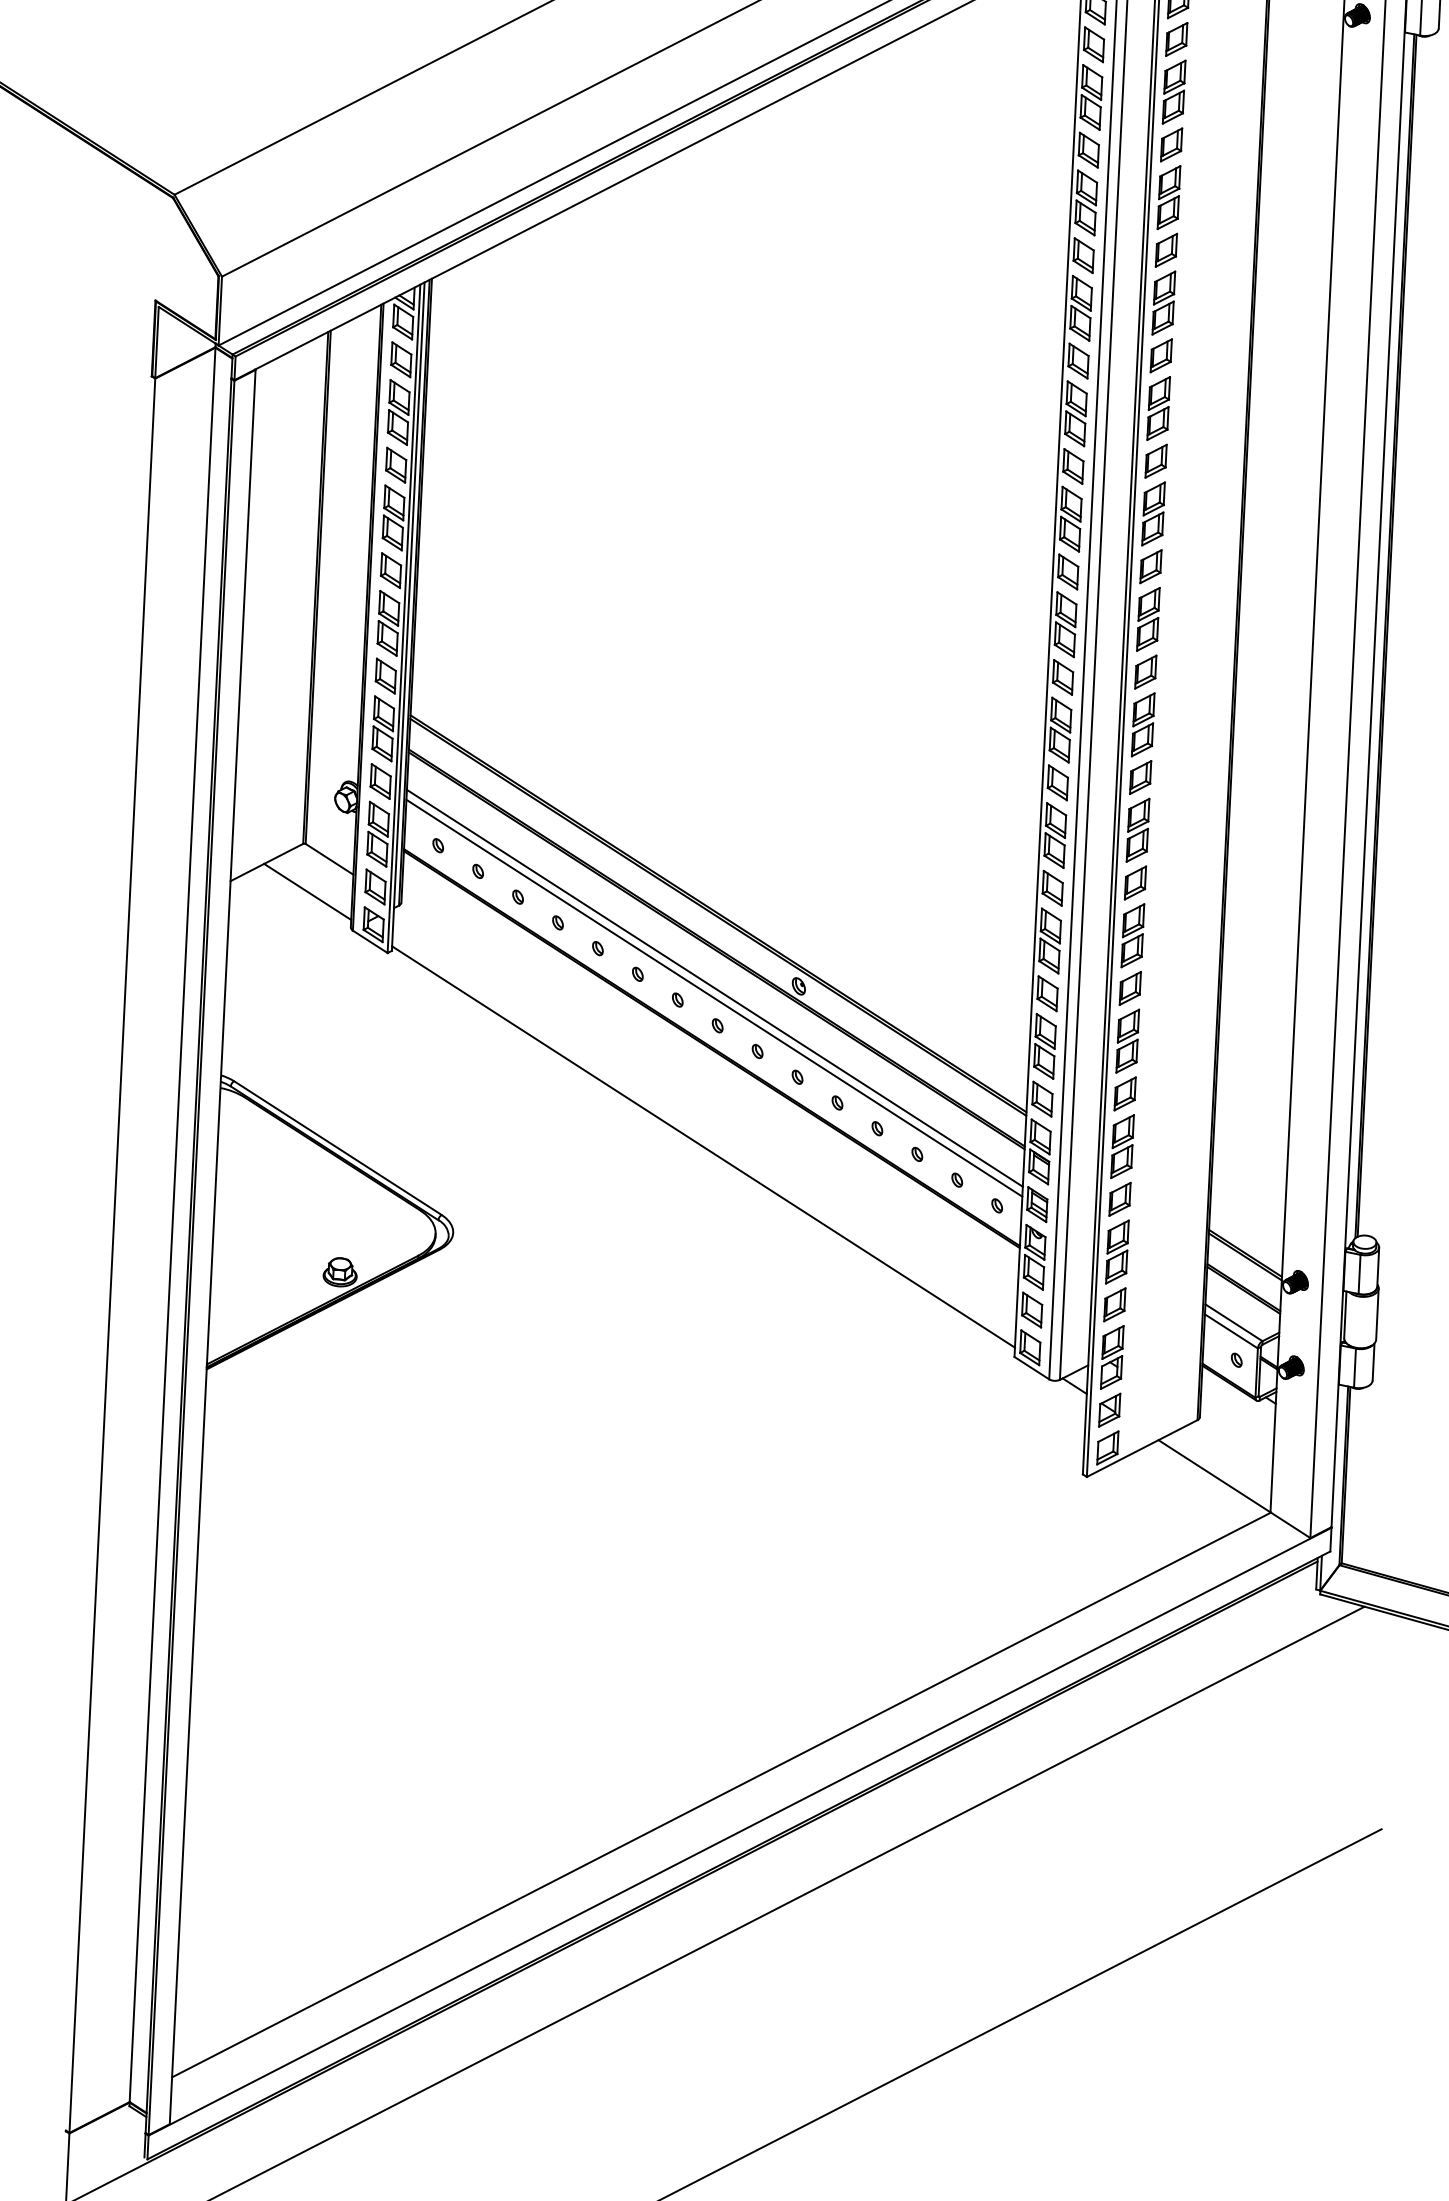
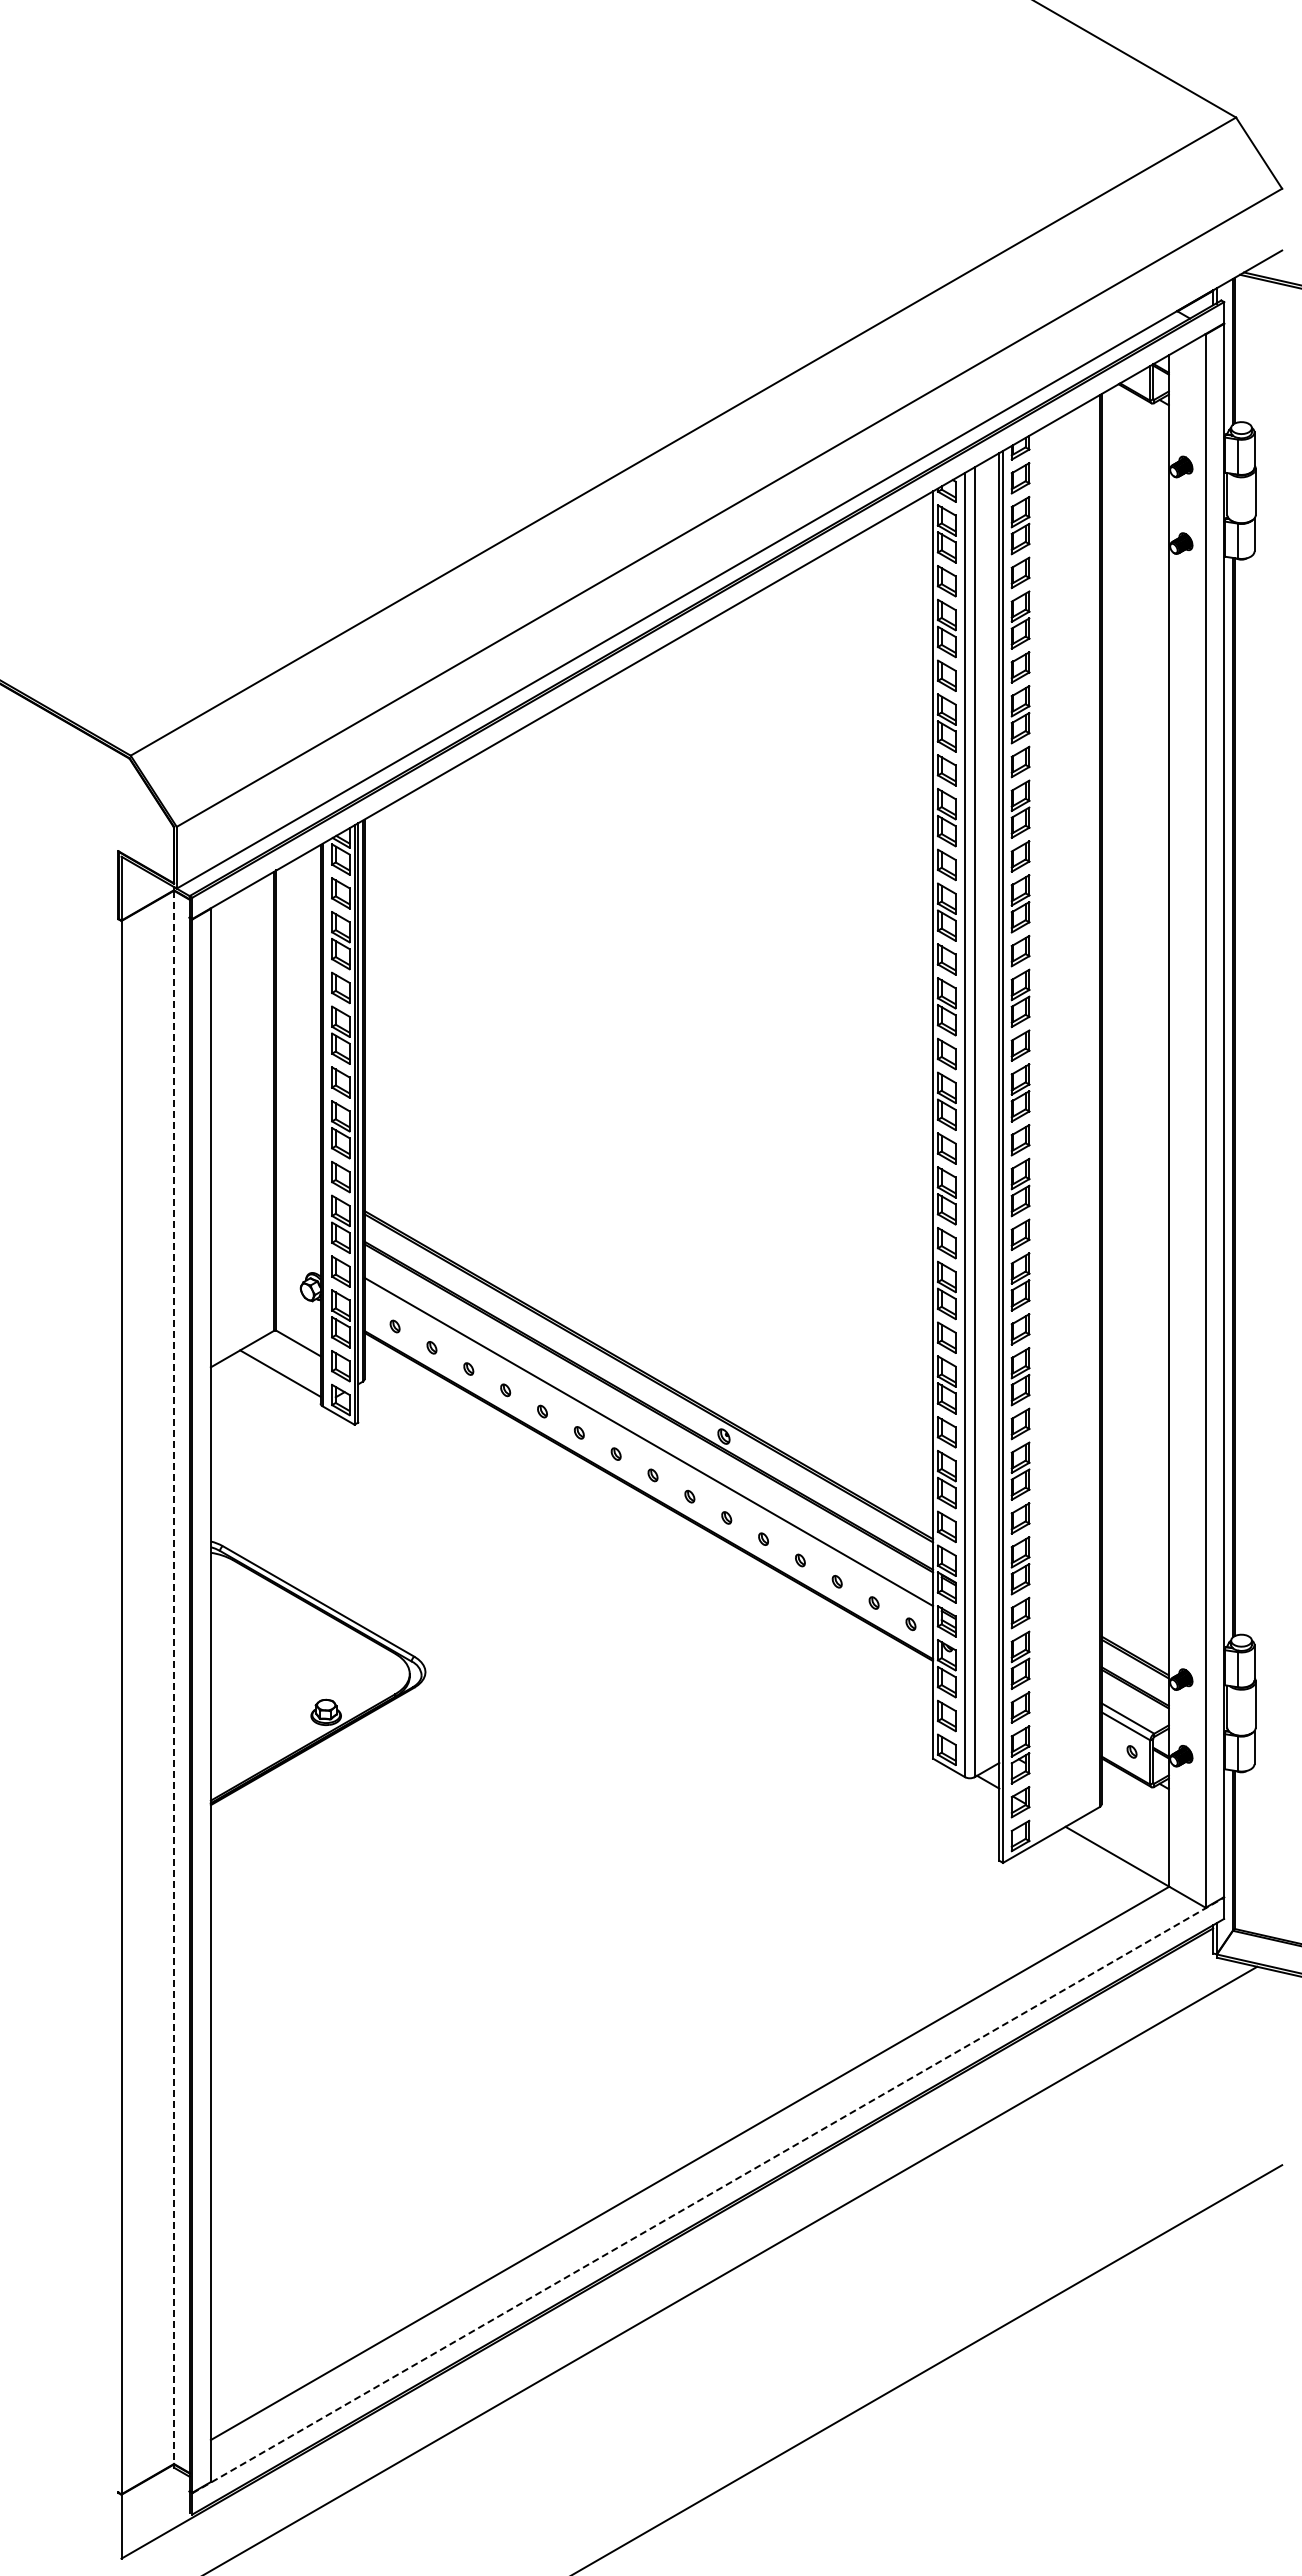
line: (714, 997) -> (648, 1450), removed
line: (703, 1147) -> (645, 1584), removed
line: (173, 1225) -> (174, 1677), solid -> dashed
line: (740, 1831) -> (708, 2195), solid -> dashed

